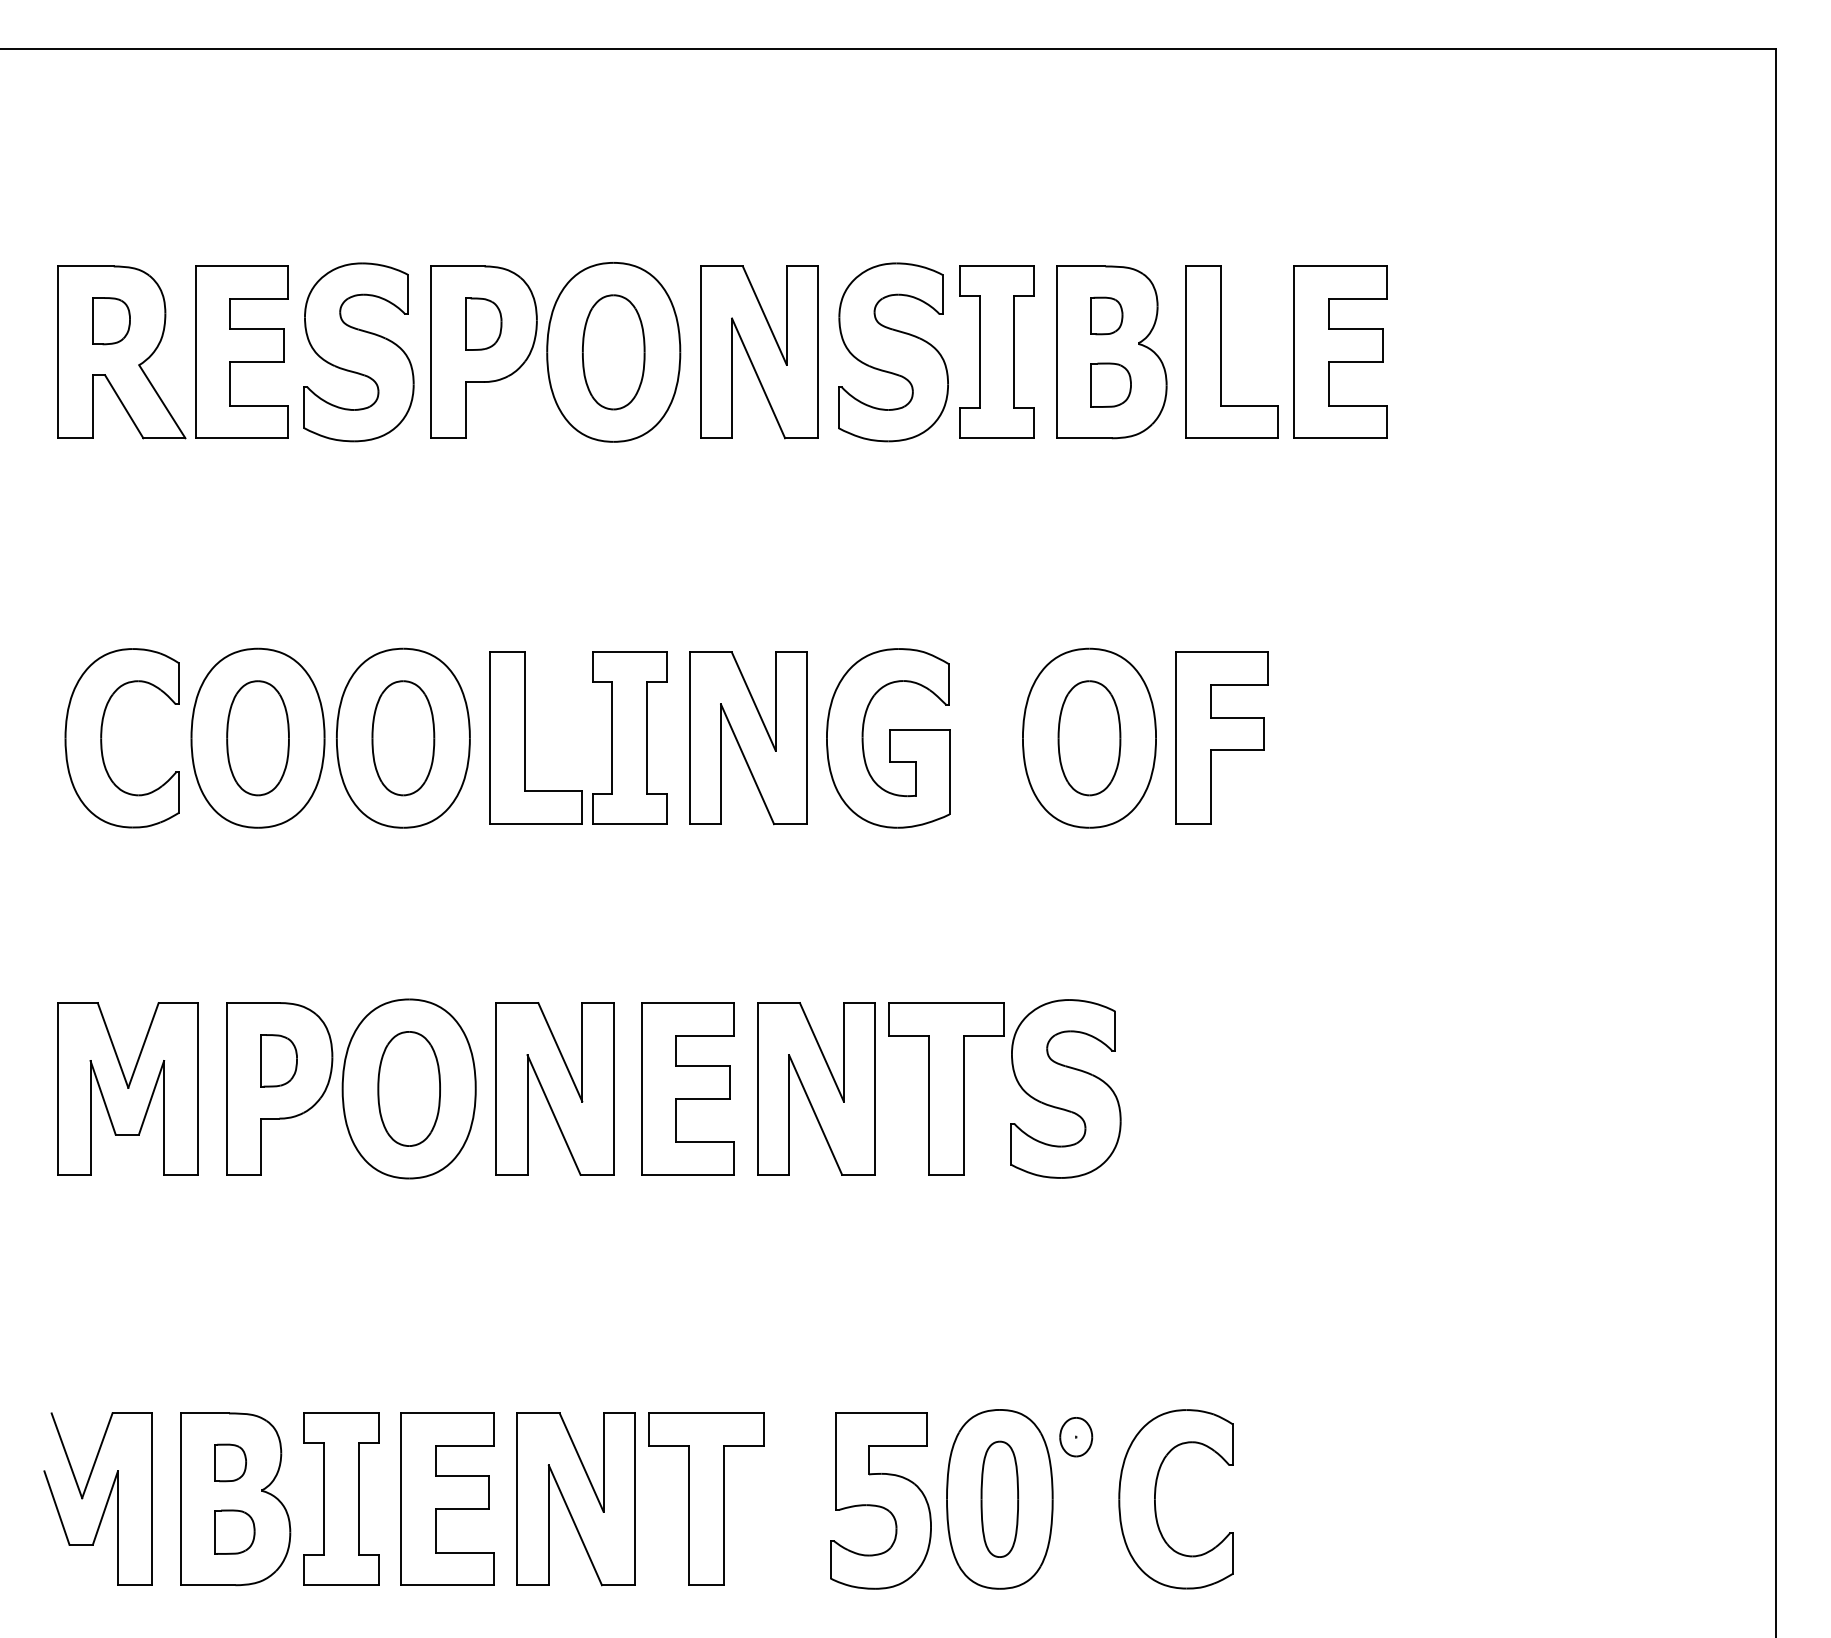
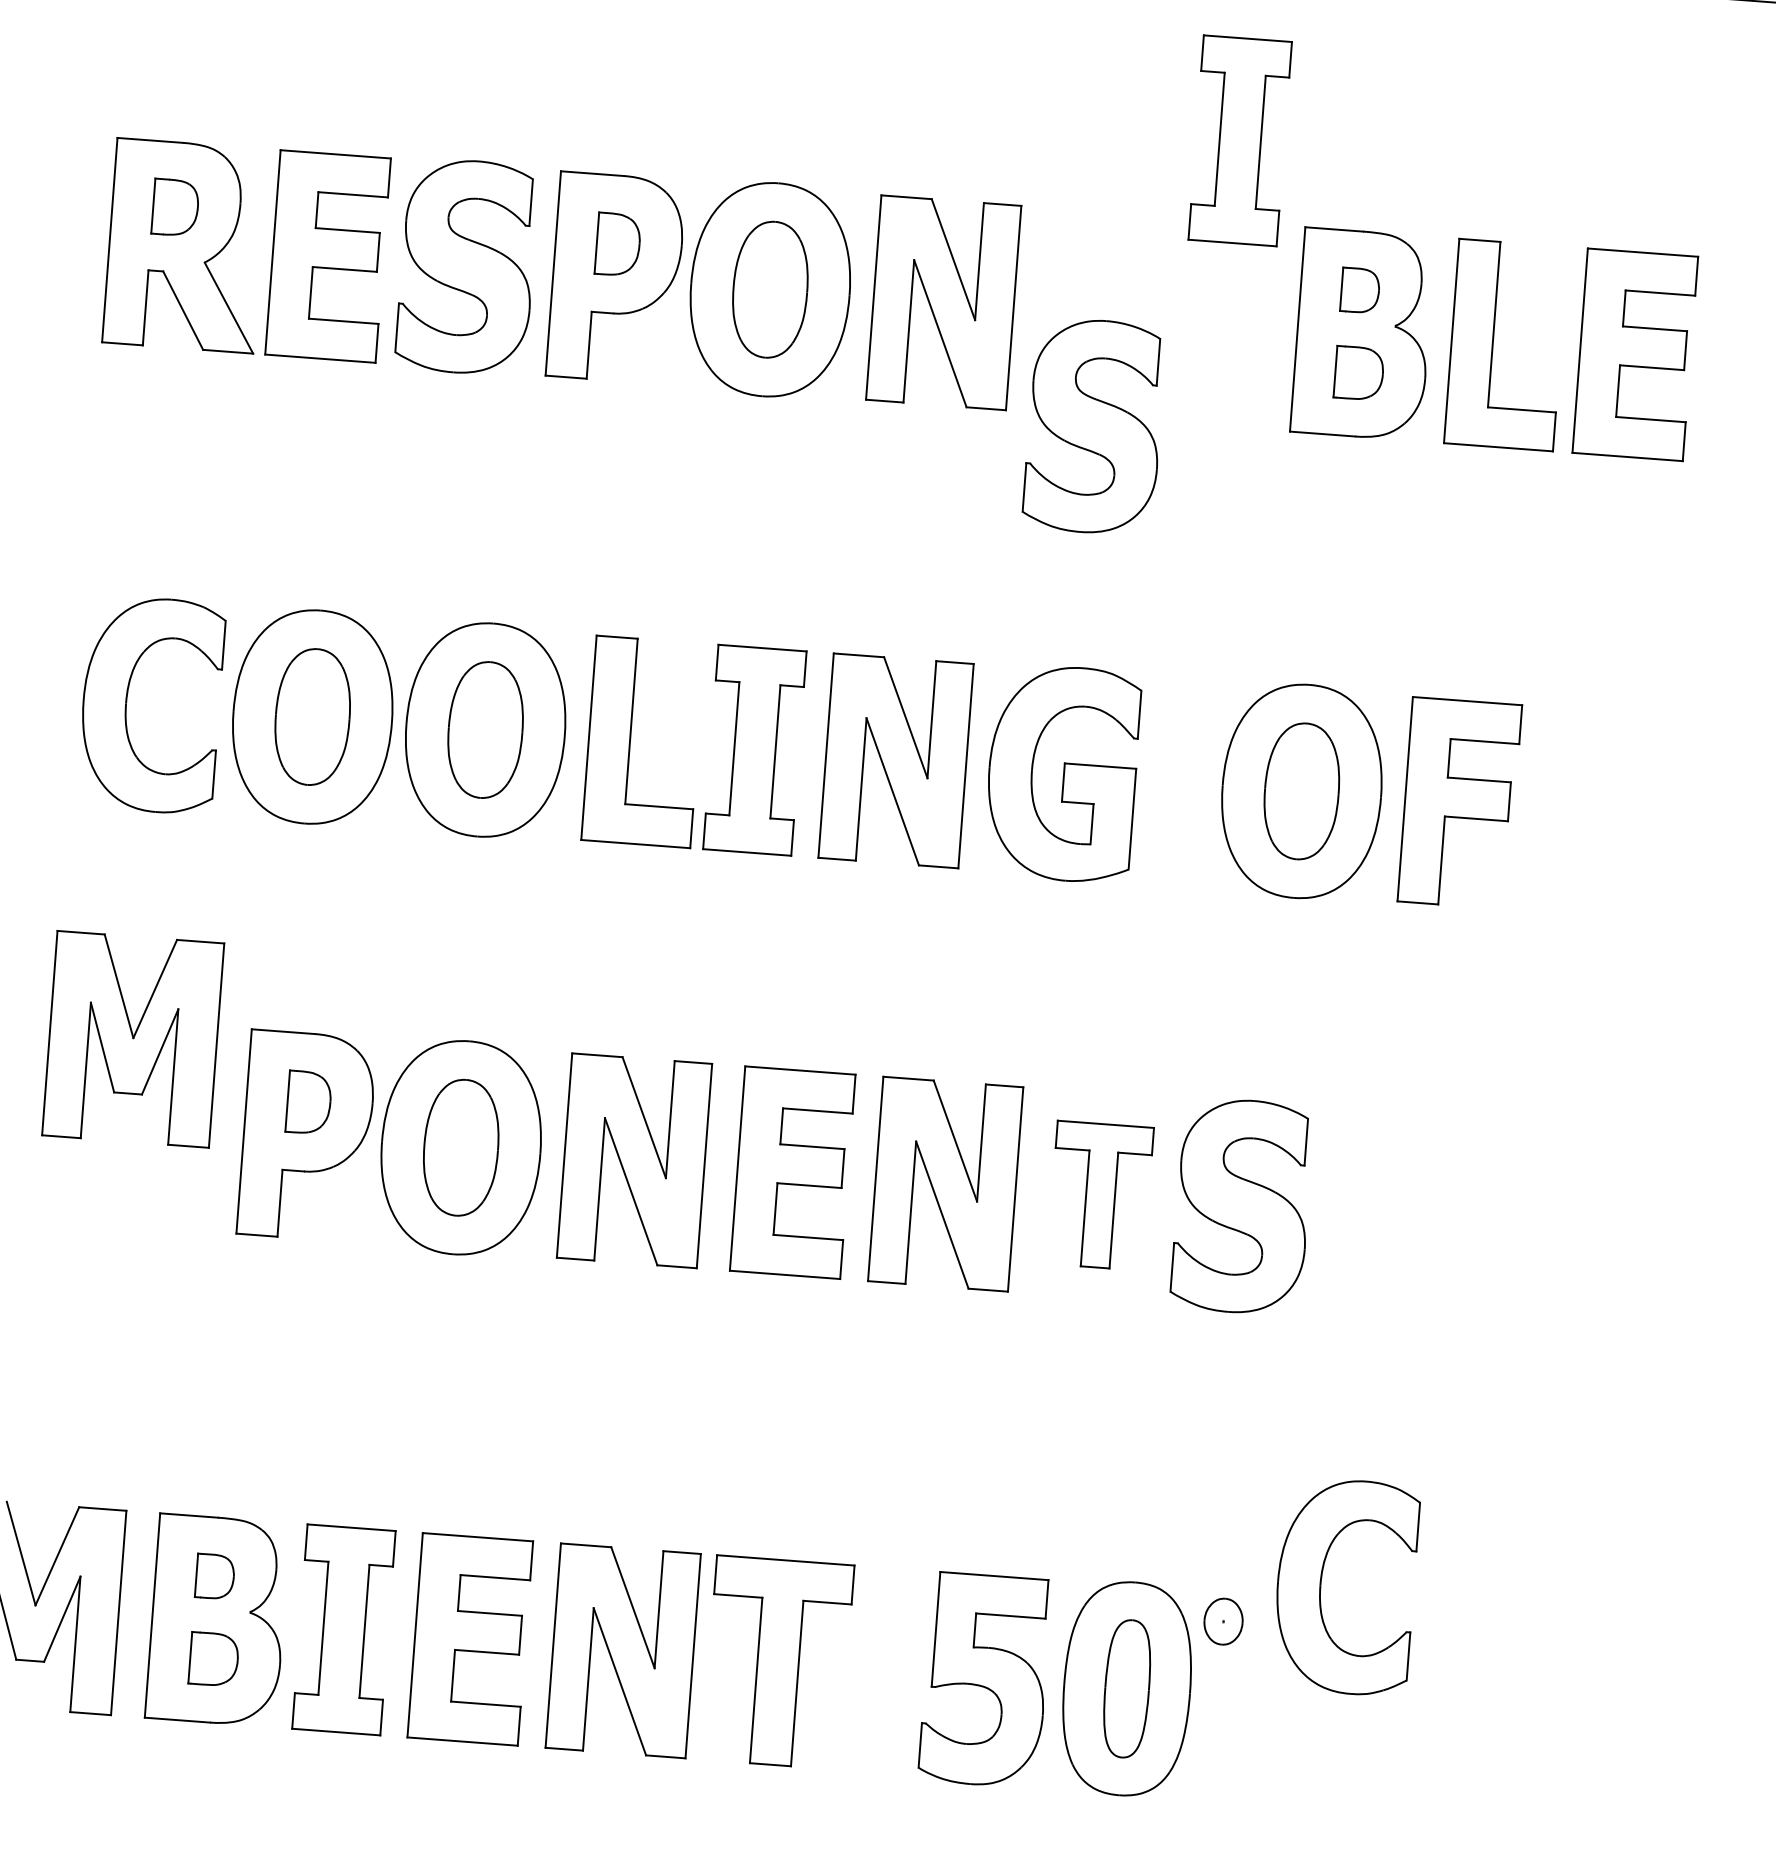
part: (996, 351) -> (1239, 139), moved
part: (893, 352) -> (1094, 426), moved
part: (127, 1088) -> (132, 1038), moved
part: (946, 1088) -> (1100, 1195), size x0.7
part: (1155, 1499) -> (1321, 1585), moved

